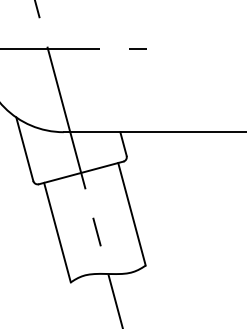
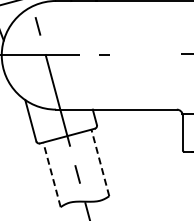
line: (132, 213) -> (100, 162), solid -> dashed
line: (56, 232) -> (51, 174), solid -> dashed

